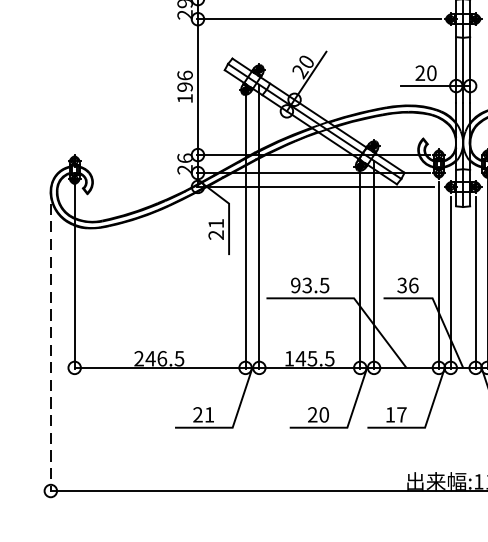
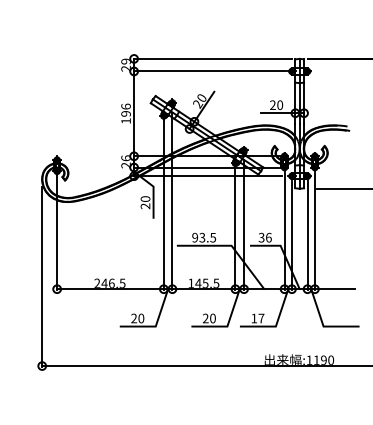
text: (216, 222) -> (145, 198), 21 -> 20
line: (51, 347) -> (42, 276), dashed -> solid
text: (209, 414) -> (141, 318), 21 -> 20

